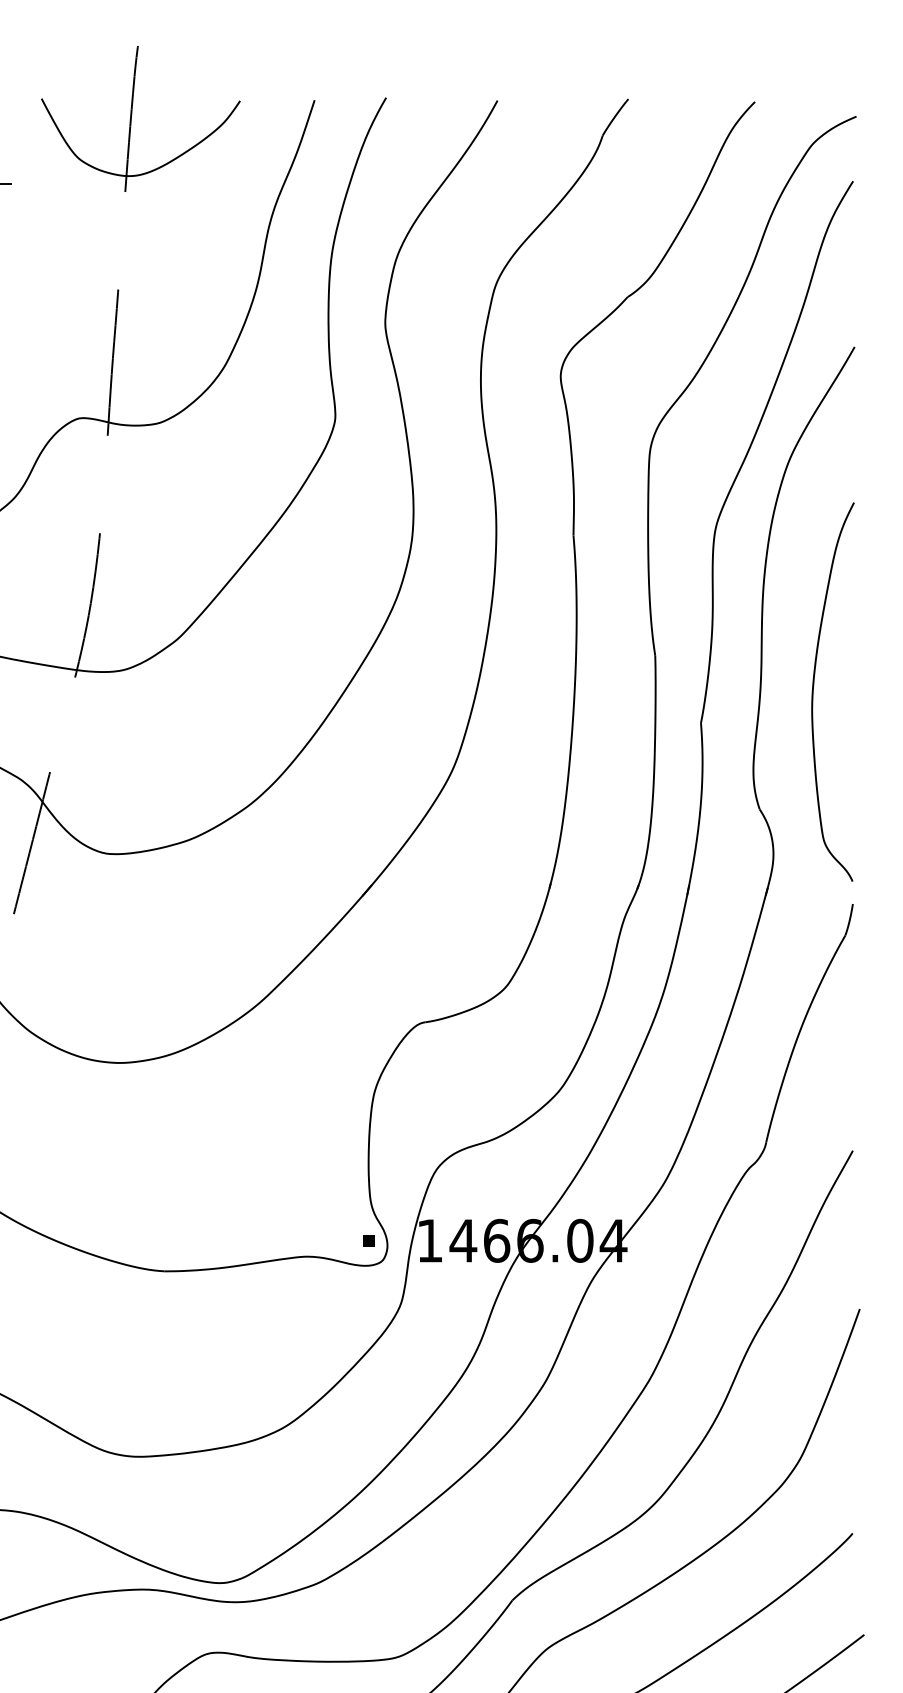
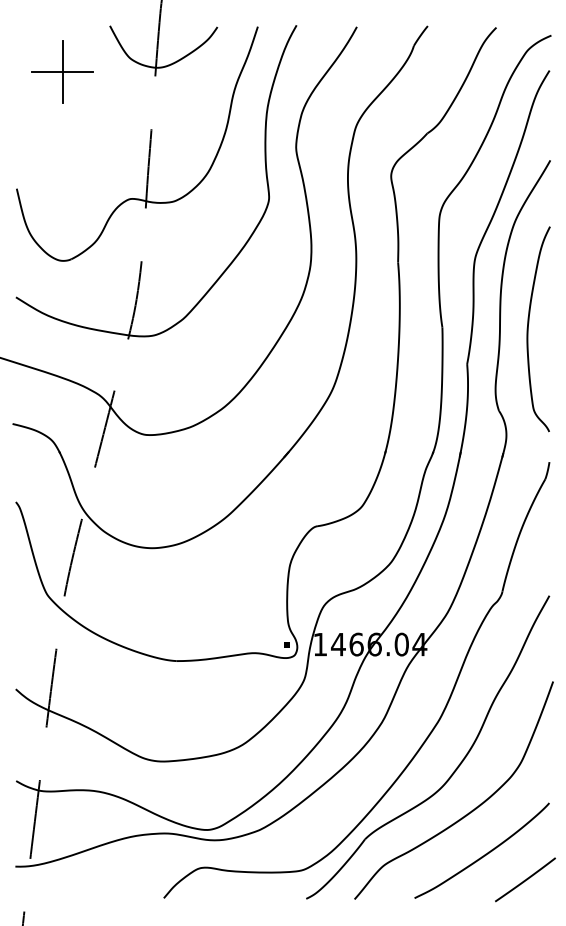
curve: (814, 692) -> (528, 329), moved

